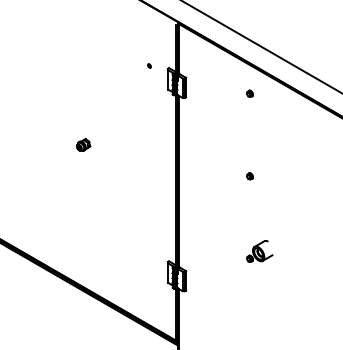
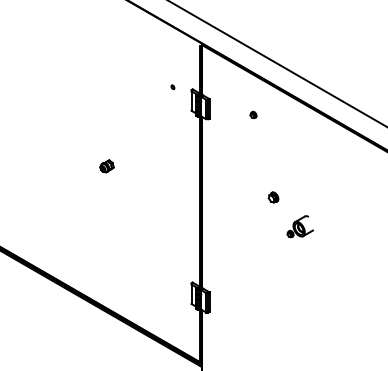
part: (250, 93) -> (253, 114), moved
part: (250, 176) -> (273, 197), size x1.6
part: (259, 251) -> (299, 226), moved

